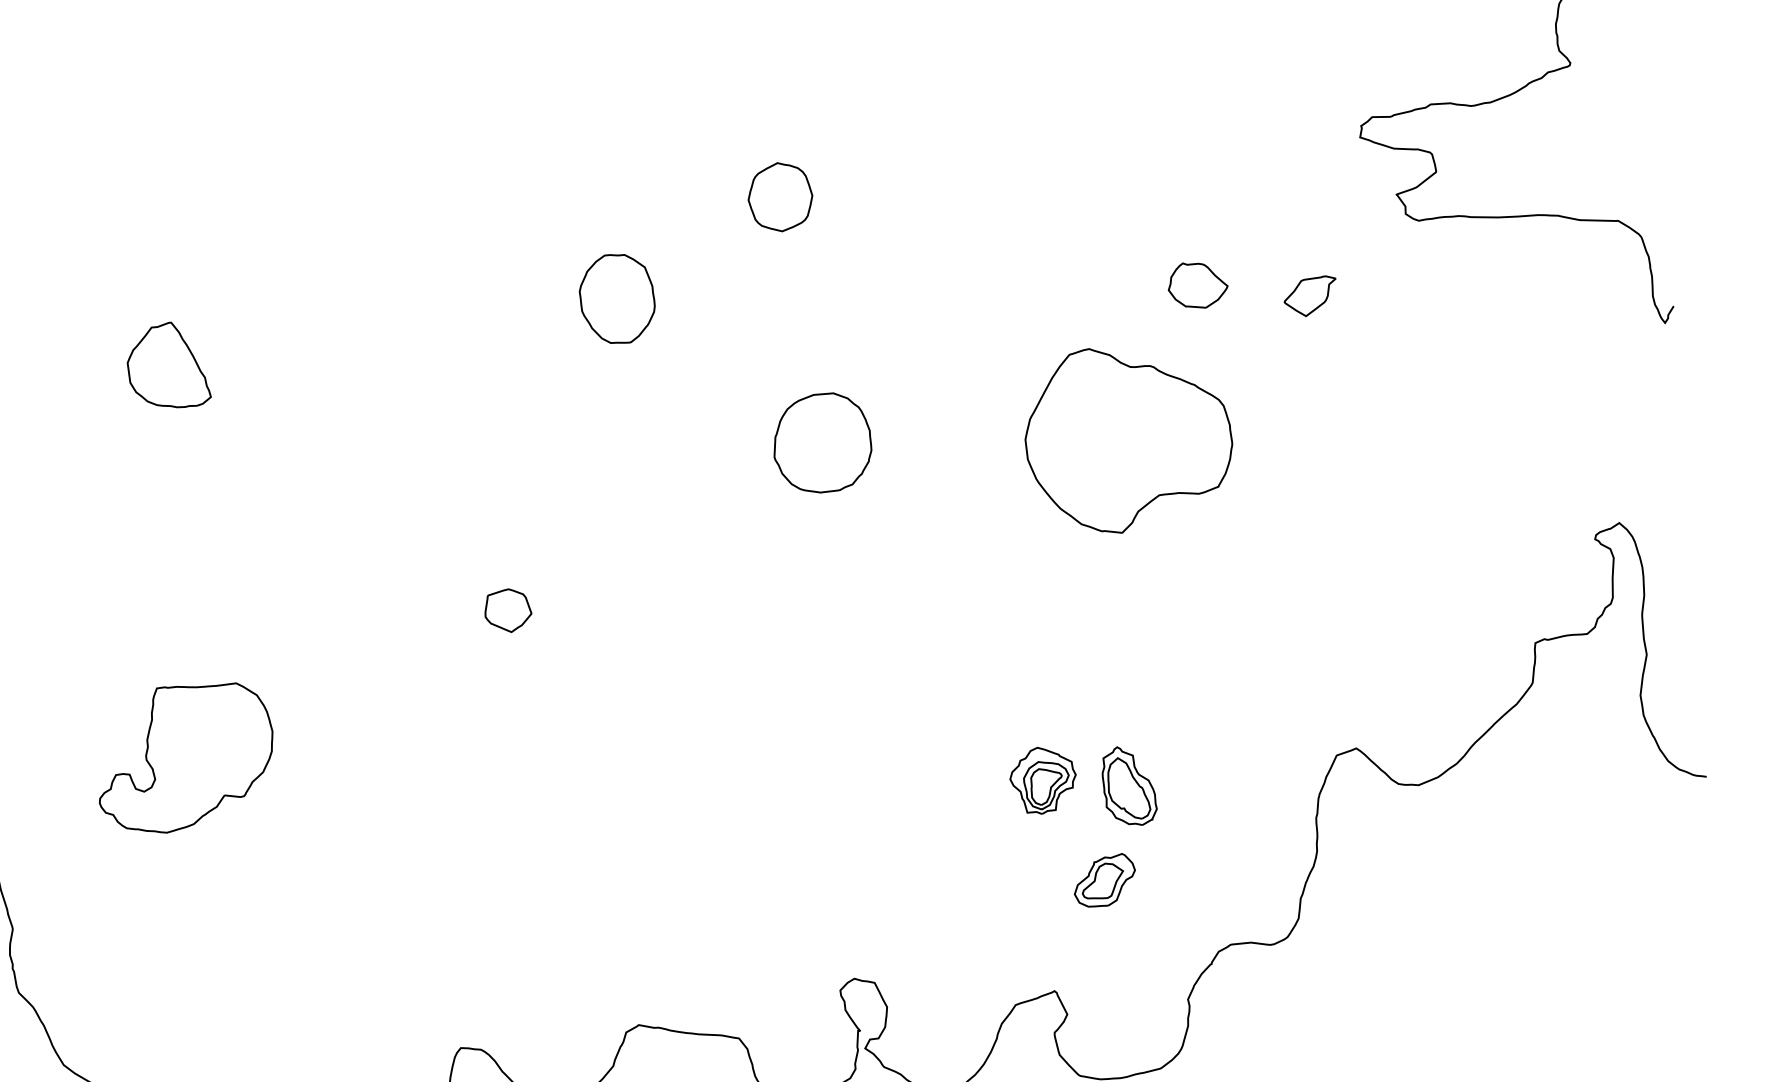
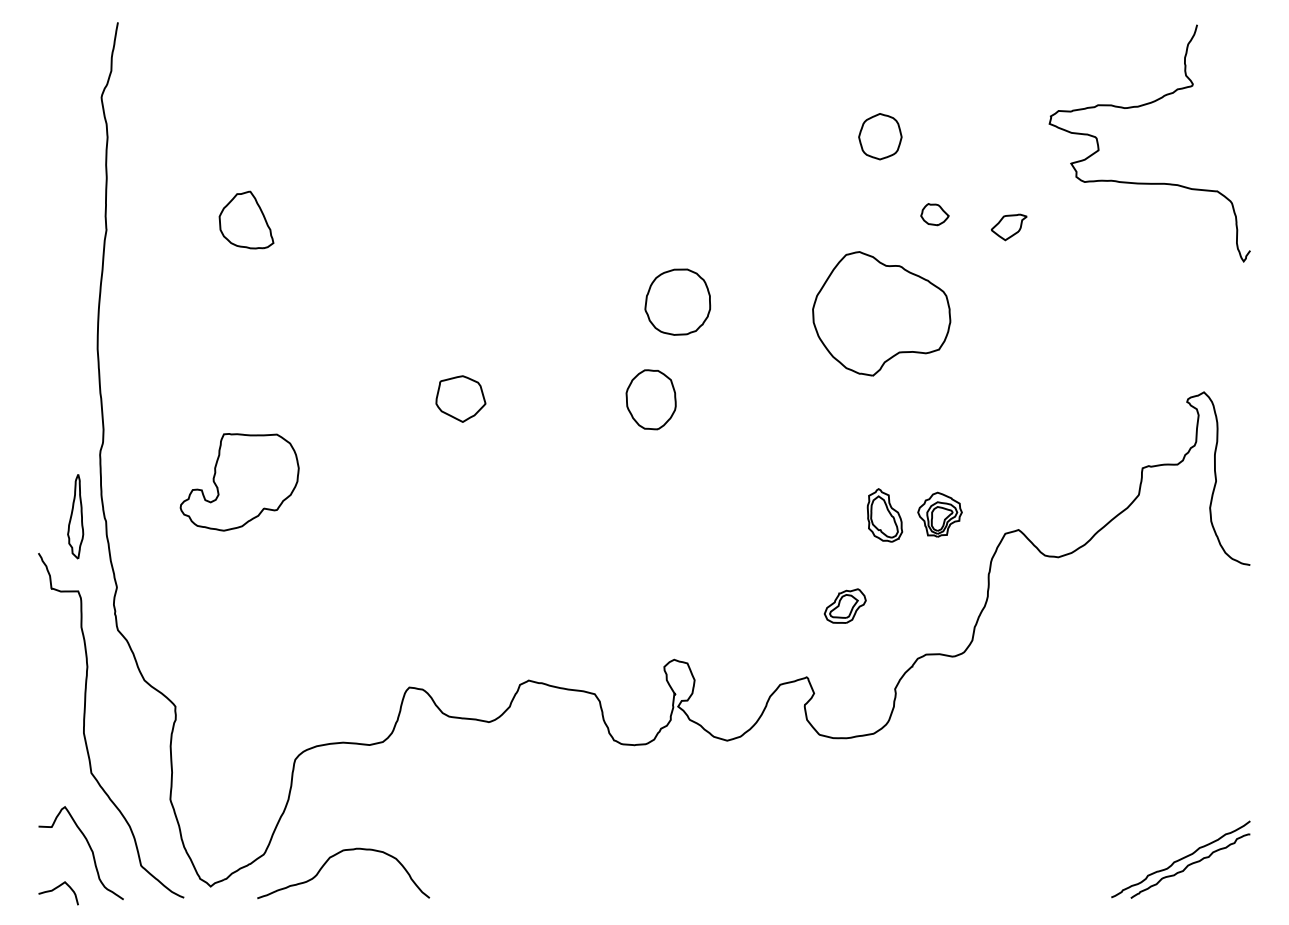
part: (780, 196) -> (880, 136), moved
part: (1197, 285) -> (934, 214), size x0.7
part: (616, 298) -> (650, 399), moved
part: (508, 609) -> (461, 398), size x1.6
part: (1042, 780) -> (939, 514), moved
part: (1128, 786) -> (884, 515), moved

